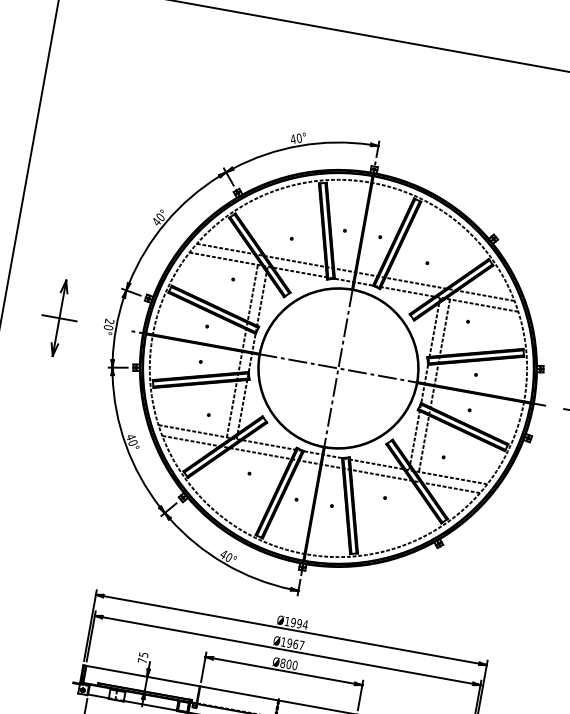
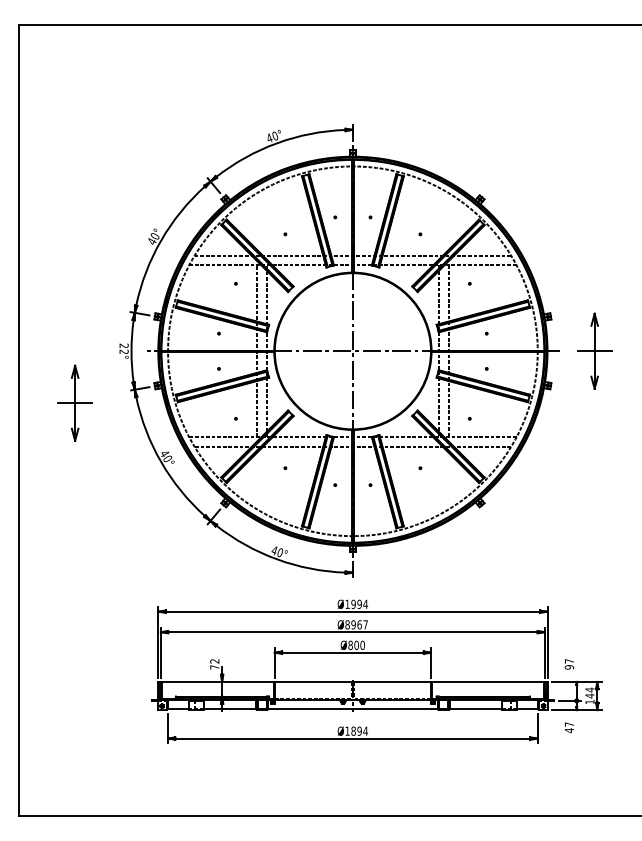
part: (59, 317) -> (74, 402), moved
text: (108, 327) -> (123, 351), 20° -> 22°
text: (283, 641) -> (347, 624), Ø1967 -> Ø8967
text: (143, 654) -> (214, 661), 75 -> 72

